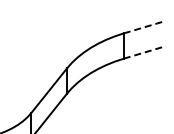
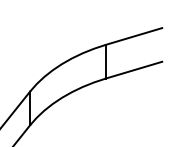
line: (145, 27) -> (134, 36), dashed -> solid
line: (145, 52) -> (134, 70), dashed -> solid

